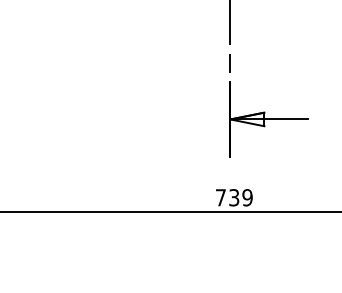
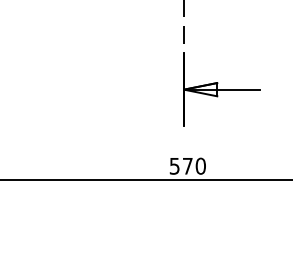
text: (234, 197) -> (188, 165), 739 -> 570

